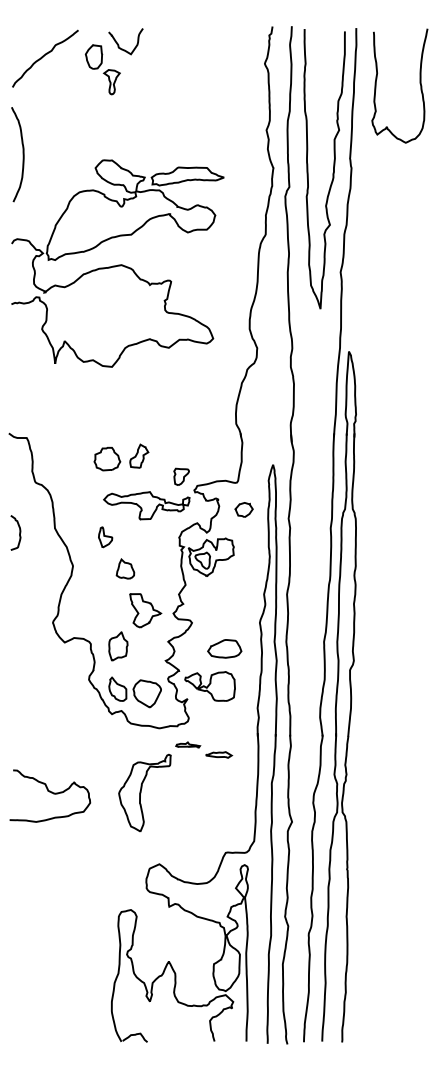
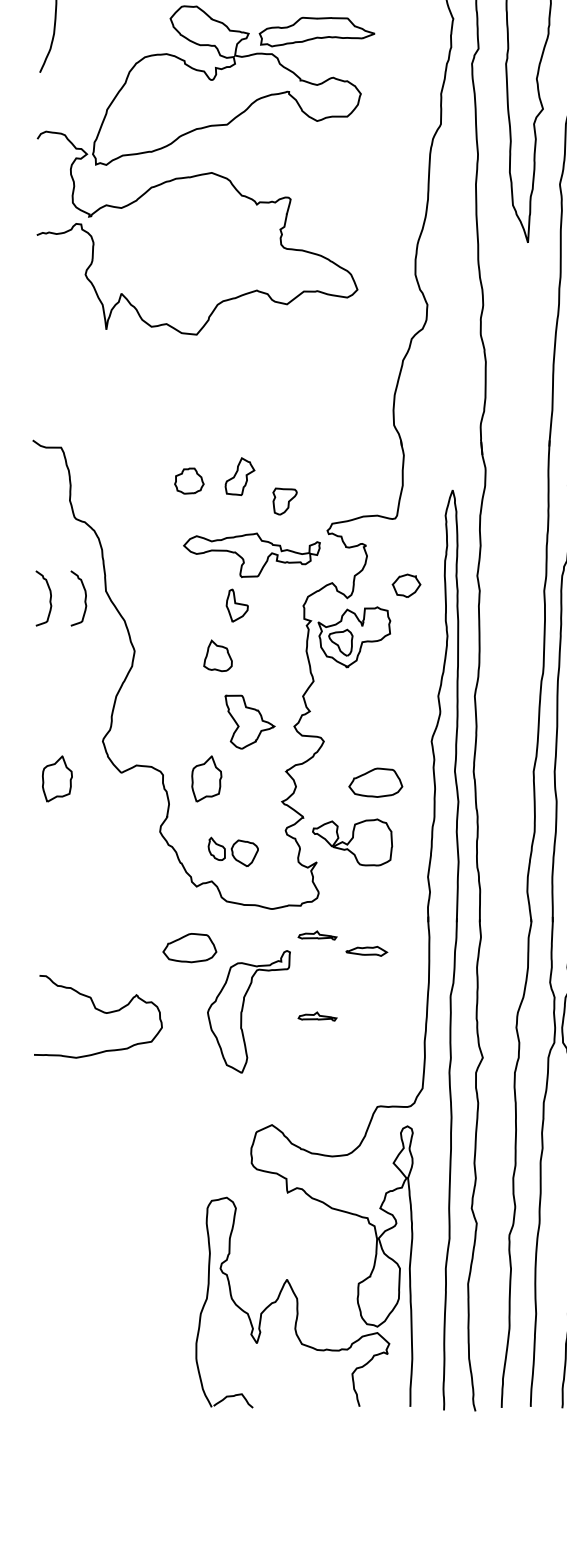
part: (107, 458) -> (189, 480), size x0.7
part: (181, 476) -> (284, 500), moved
part: (243, 509) -> (405, 585), moved
curve: (41, 532) -> (84, 597), added
part: (105, 537) -> (237, 605), moved
part: (24, 646) -> (57, 778), added
part: (134, 692) -> (232, 852), size x0.6
part: (107, 752) -> (189, 947), added
part: (188, 795) -> (318, 1015), added

